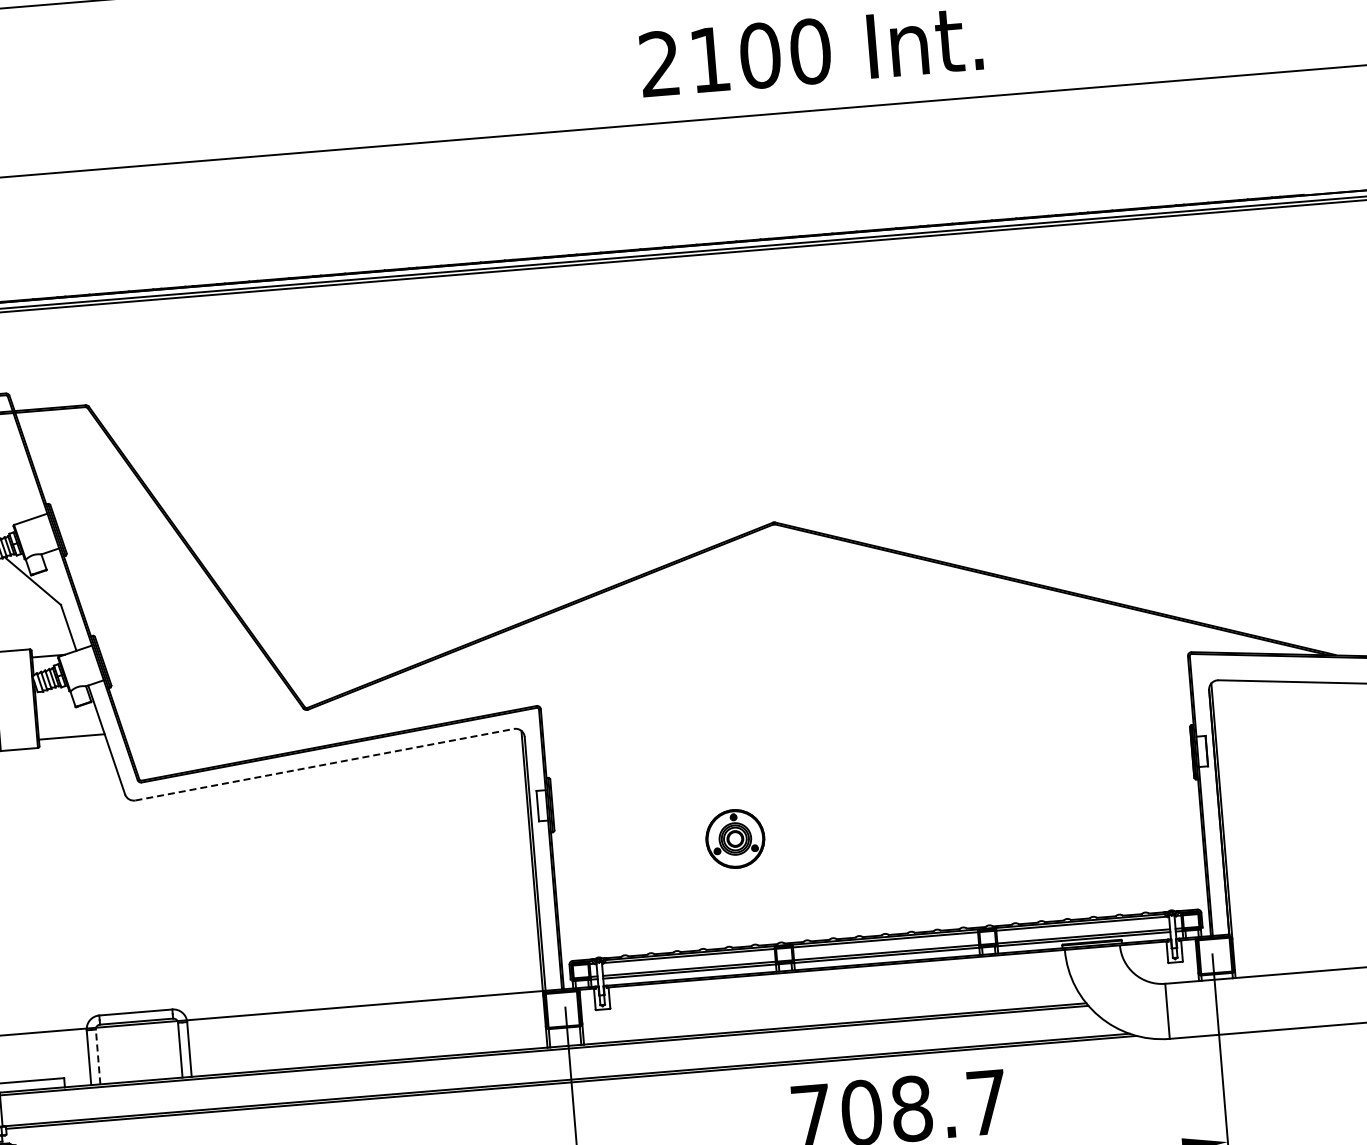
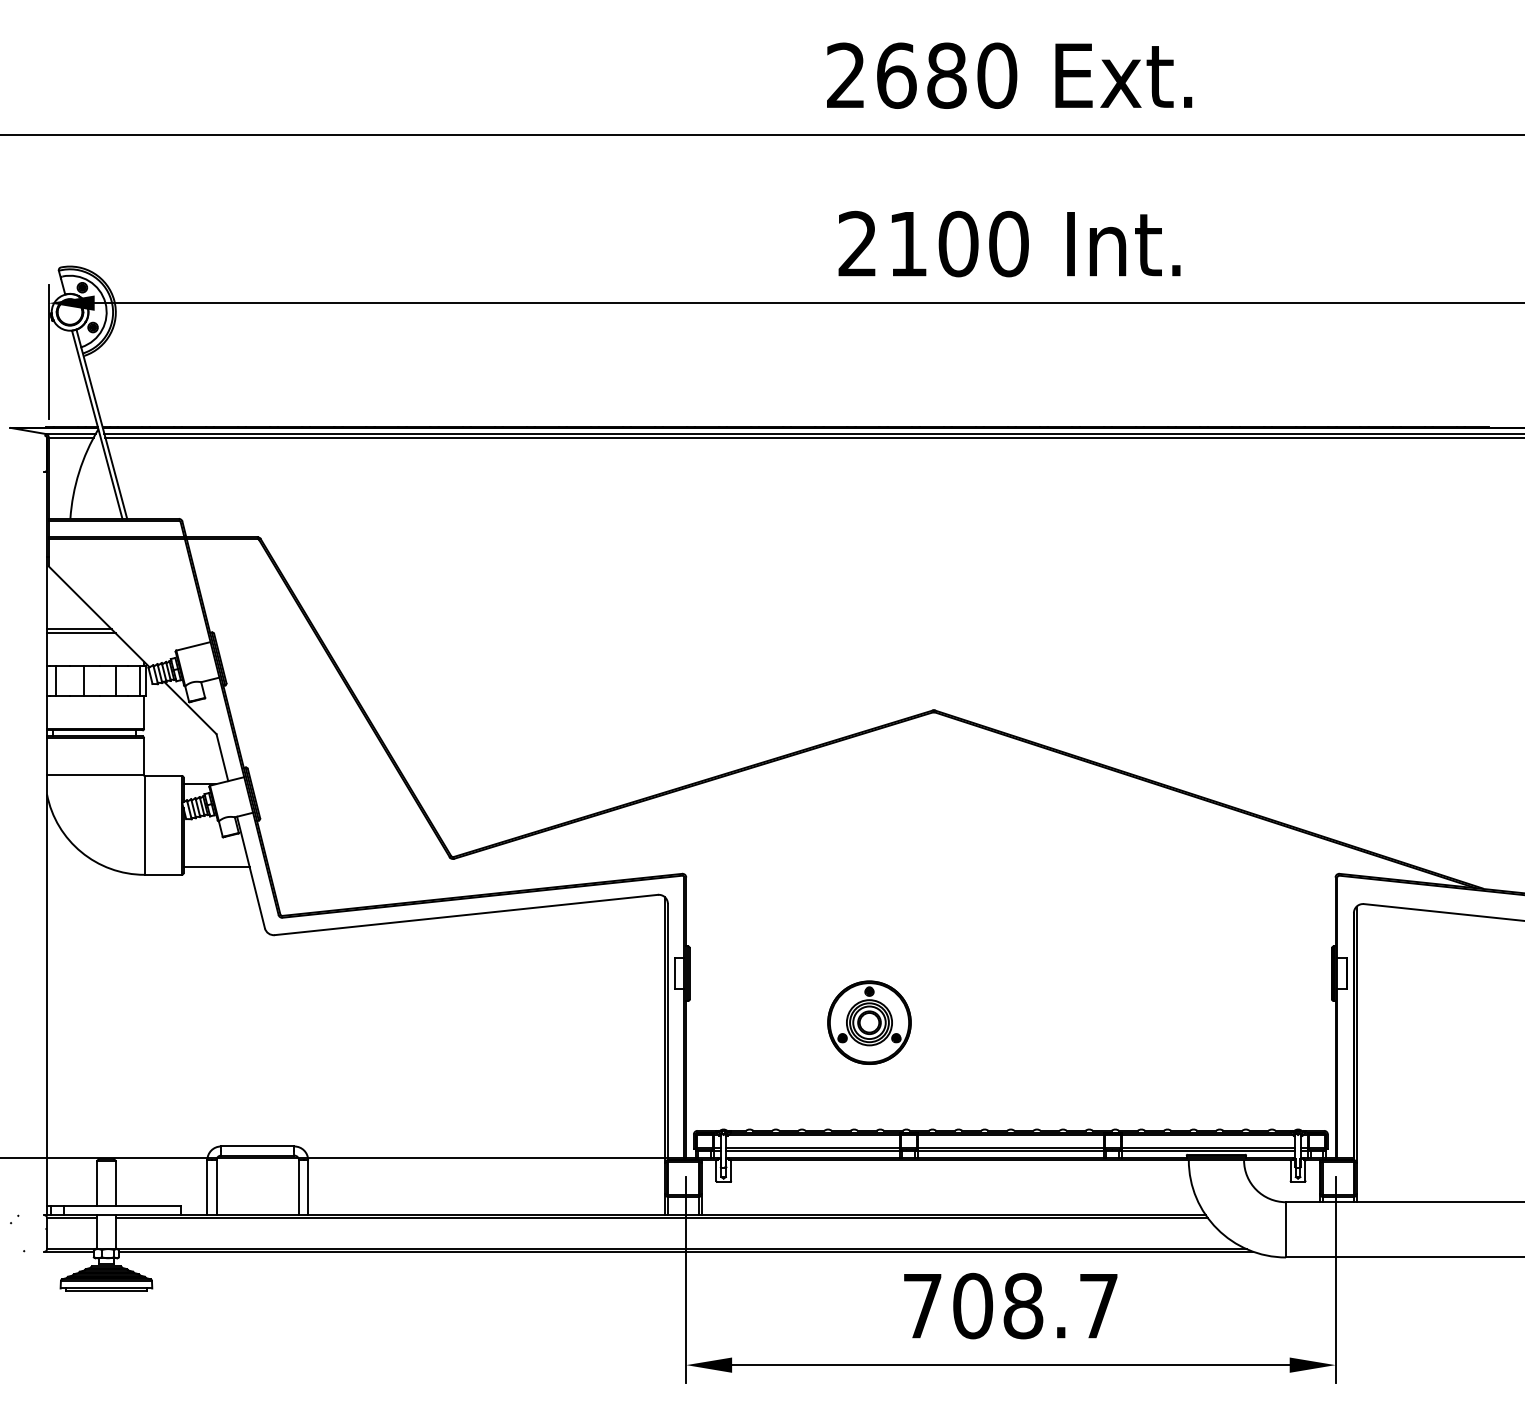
line: (324, 765) -> (466, 915), dashed -> solid
part: (735, 838) -> (869, 1022), size x1.43
line: (98, 1056) -> (216, 1187), dashed -> solid

